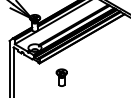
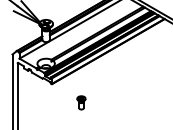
part: (61, 77) -> (81, 102), size x0.6

